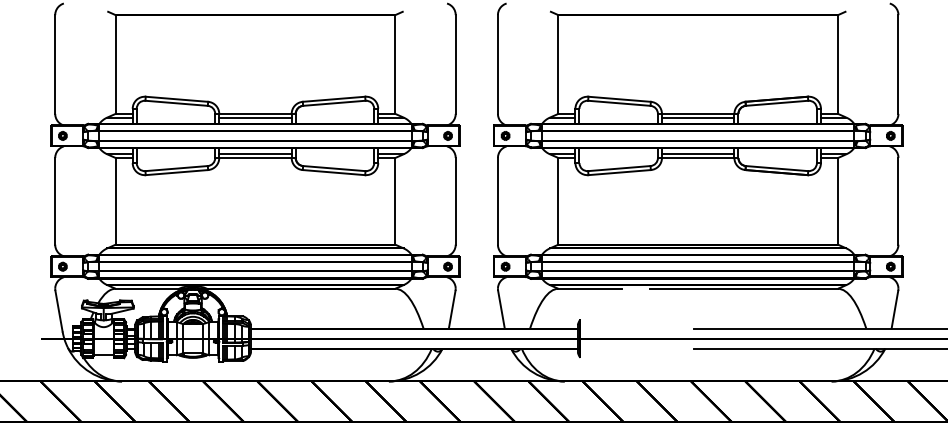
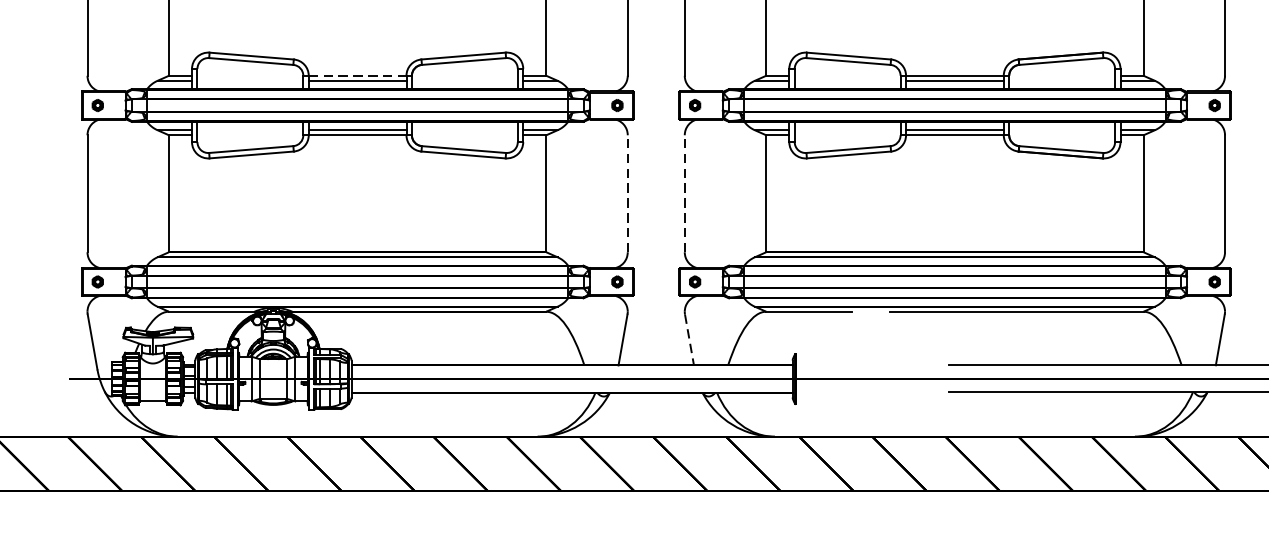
line: (255, 113) -> (357, 75), solid -> dashed
line: (455, 200) -> (627, 192), solid -> dashed
line: (497, 200) -> (684, 192), solid -> dashed
line: (501, 310) -> (689, 341), solid -> dashed

